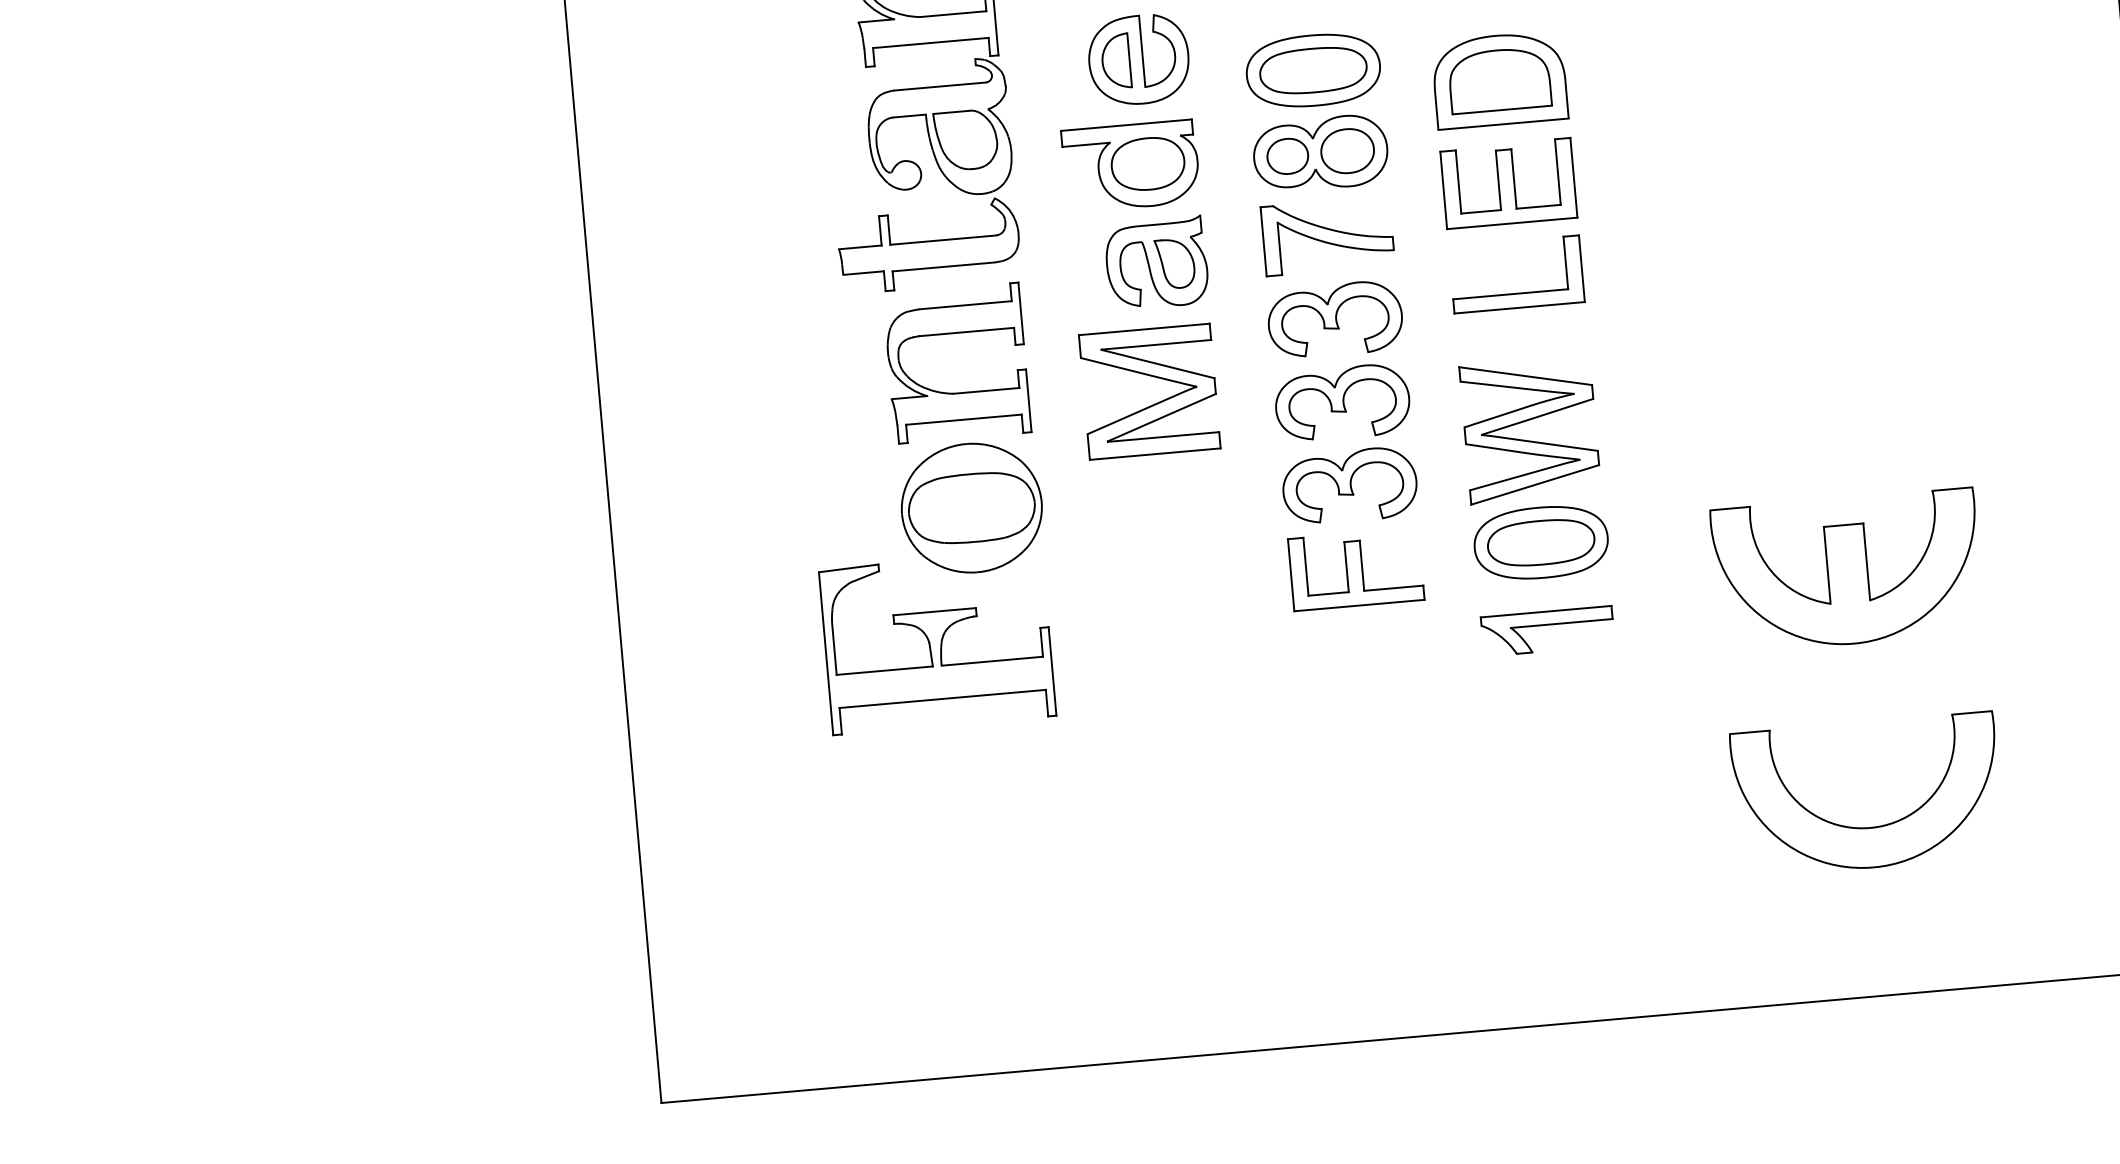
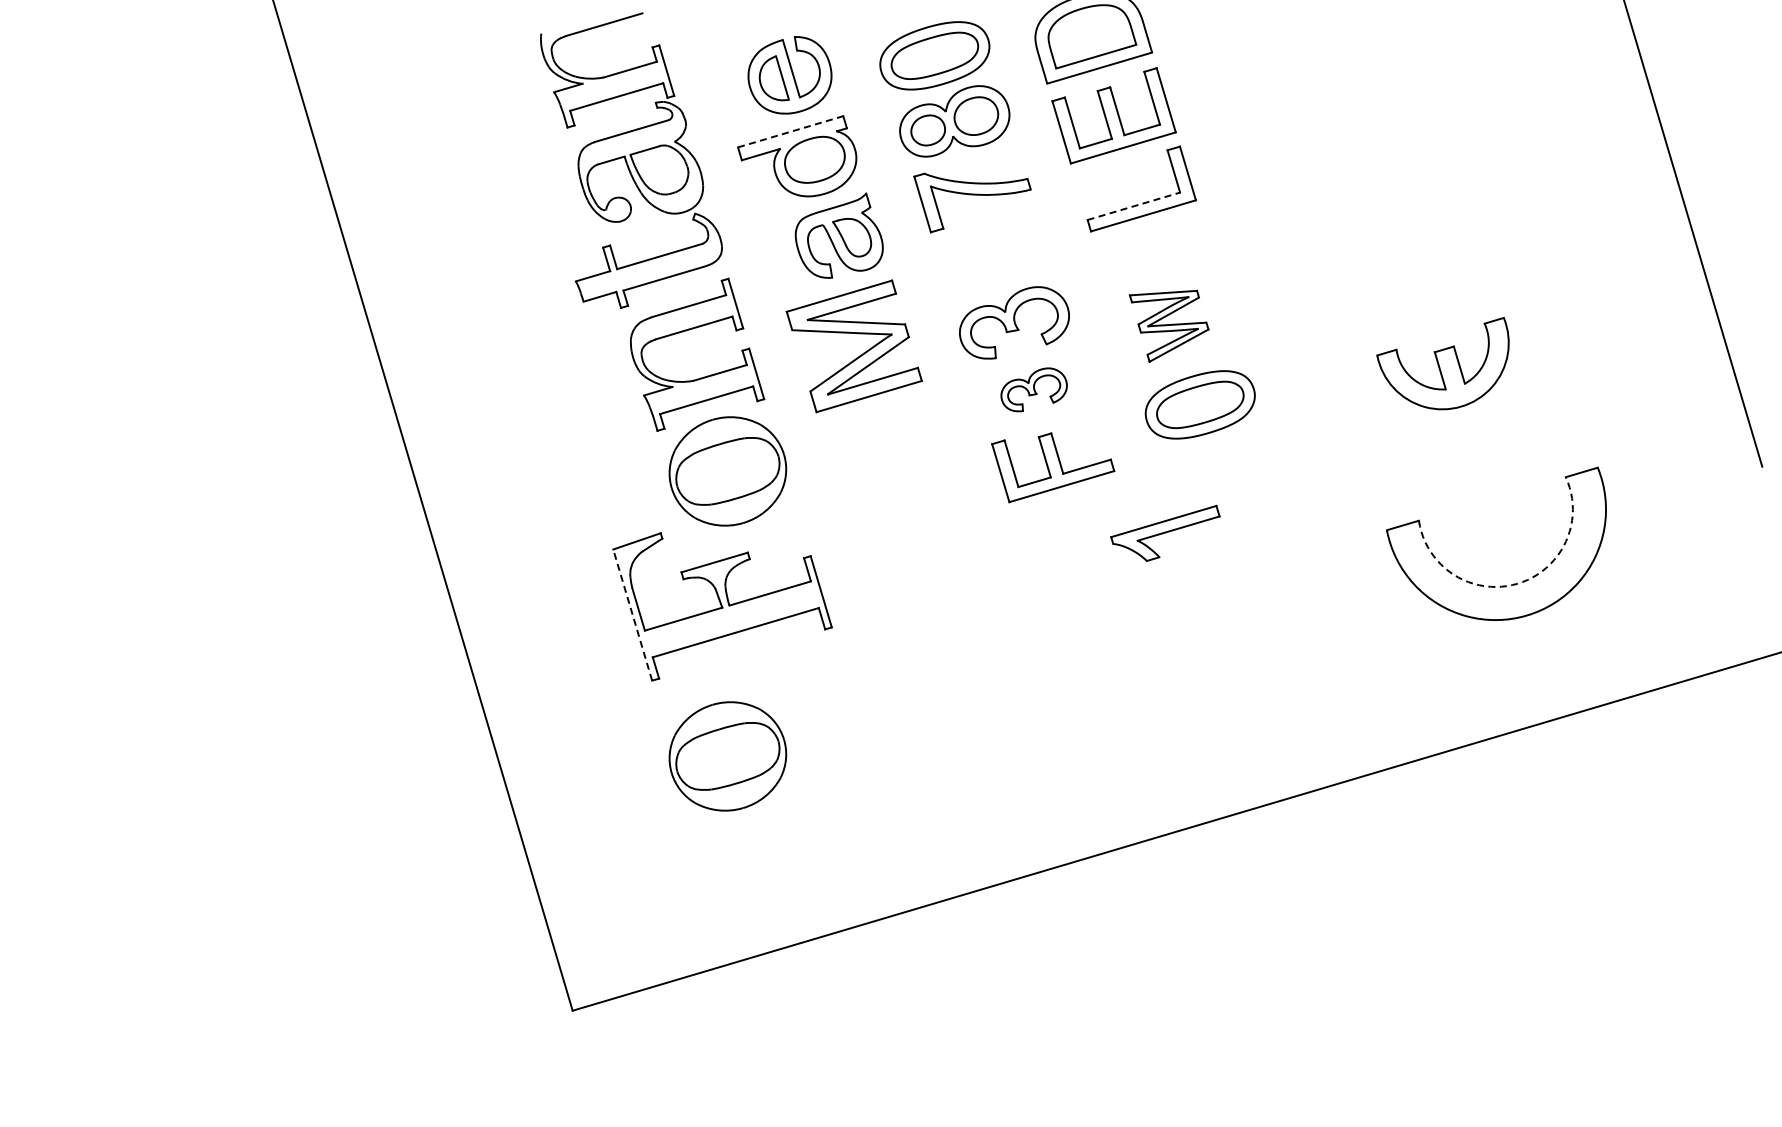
line: (1126, 124) -> (790, 131), solid -> dashed
line: (1511, 294) -> (1134, 206), solid -> dashed
part: (1335, 318) -> (994, 255), removed
part: (1522, 443) -> (1168, 326), size x0.6
part: (1349, 484) -> (1033, 389), size x0.6
part: (1834, 552) -> (1442, 363), size x0.6
part: (1545, 624) -> (1165, 532), moved
line: (825, 653) -> (632, 614), solid -> dashed
arc: (1870, 827) -> (1517, 583), solid -> dashed
part: (903, 842) -> (727, 756), added

